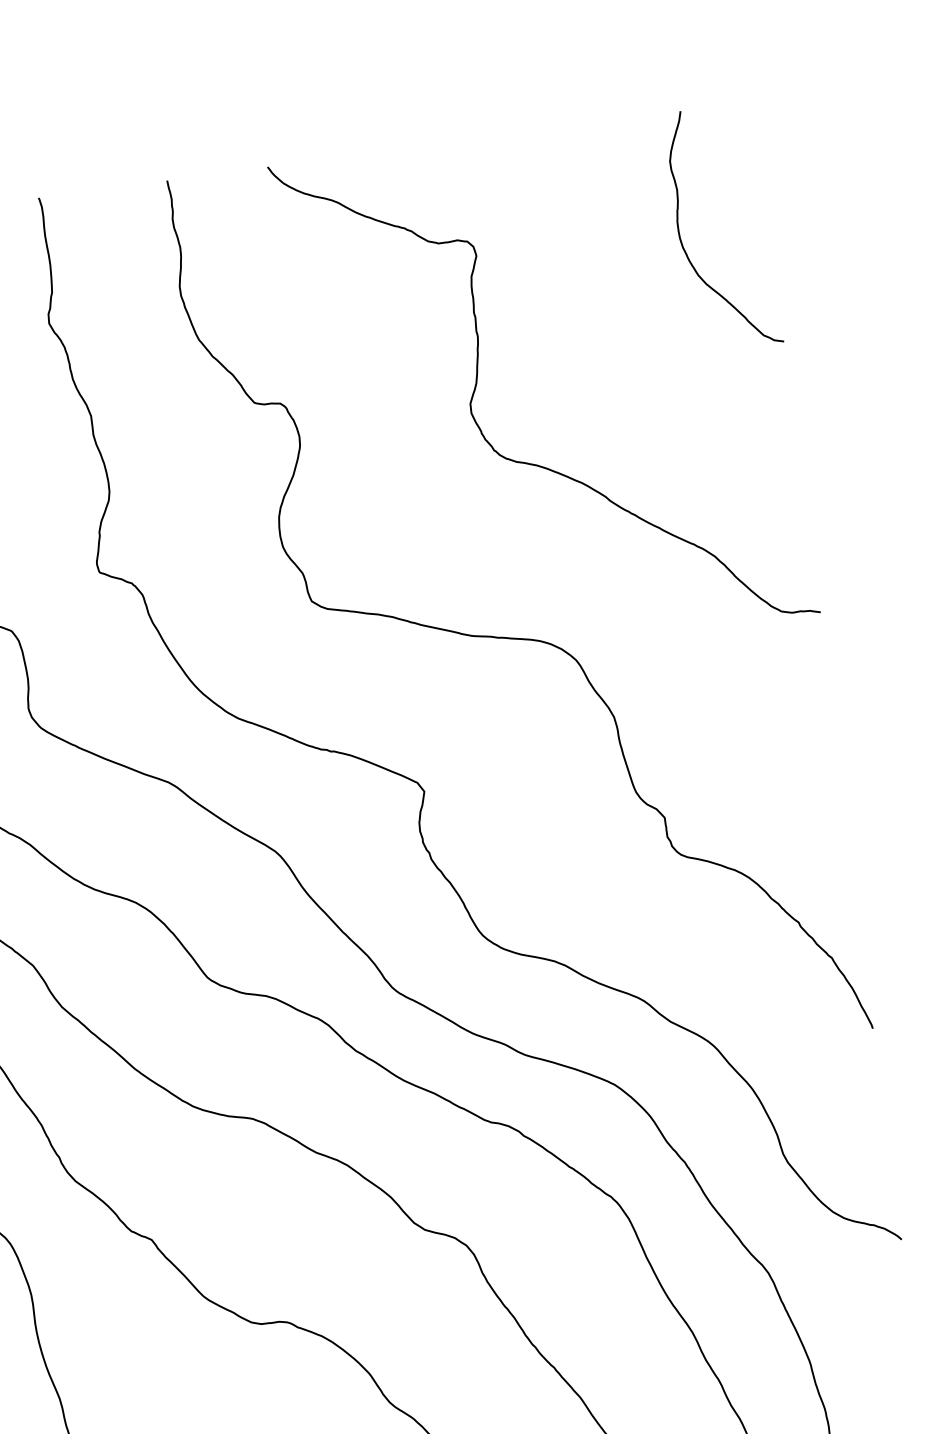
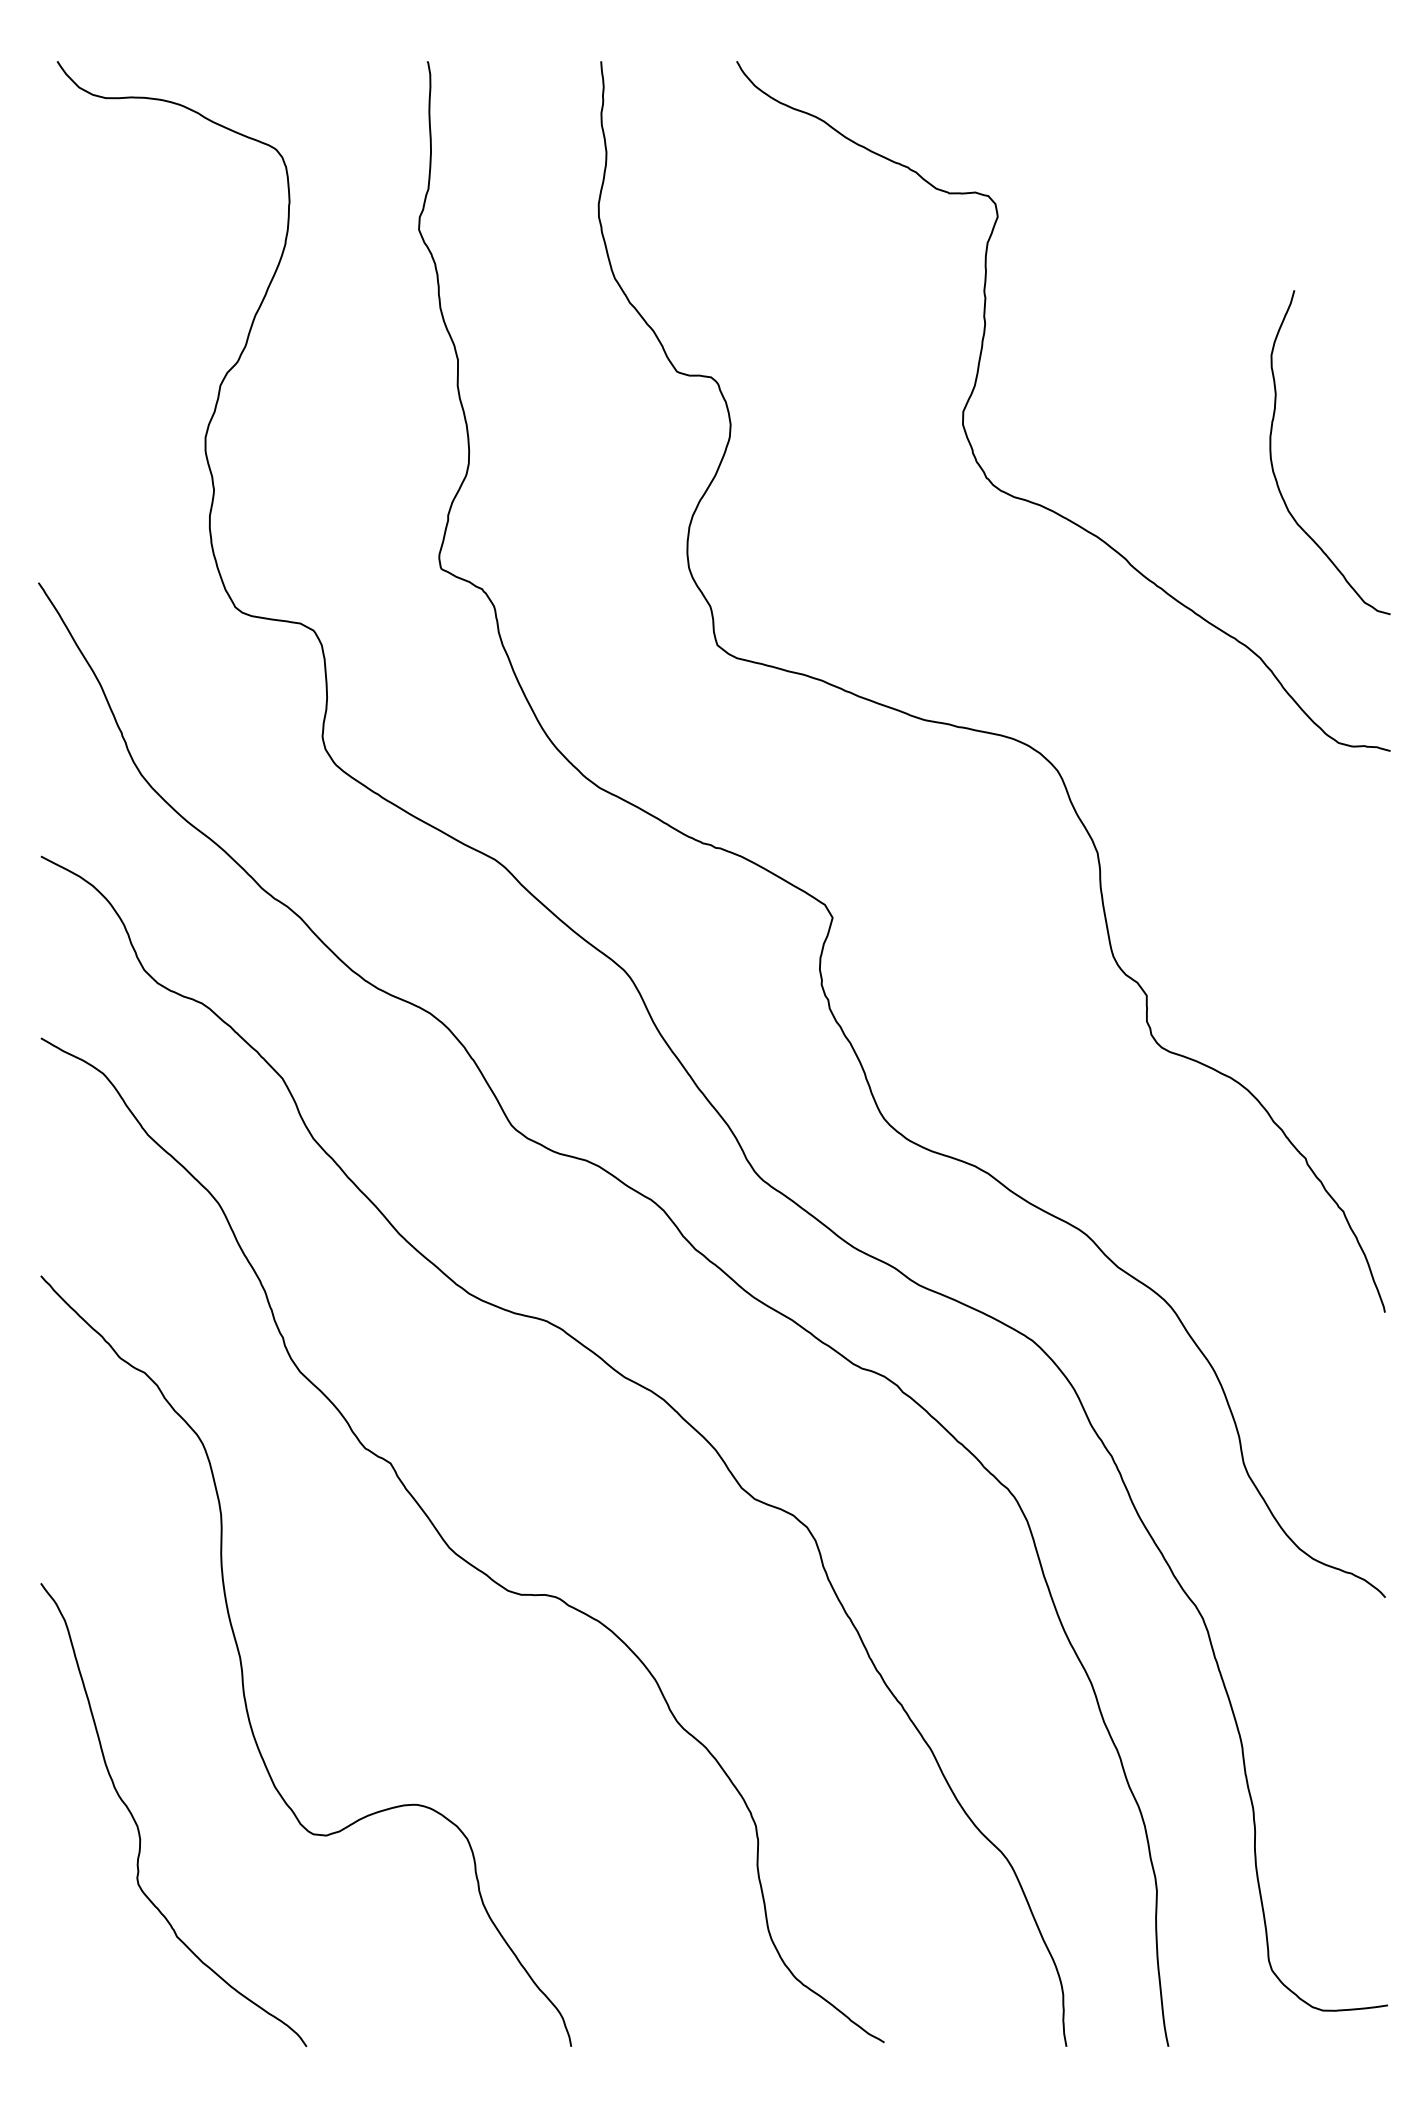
curve: (681, 239) -> (1272, 460), moved

